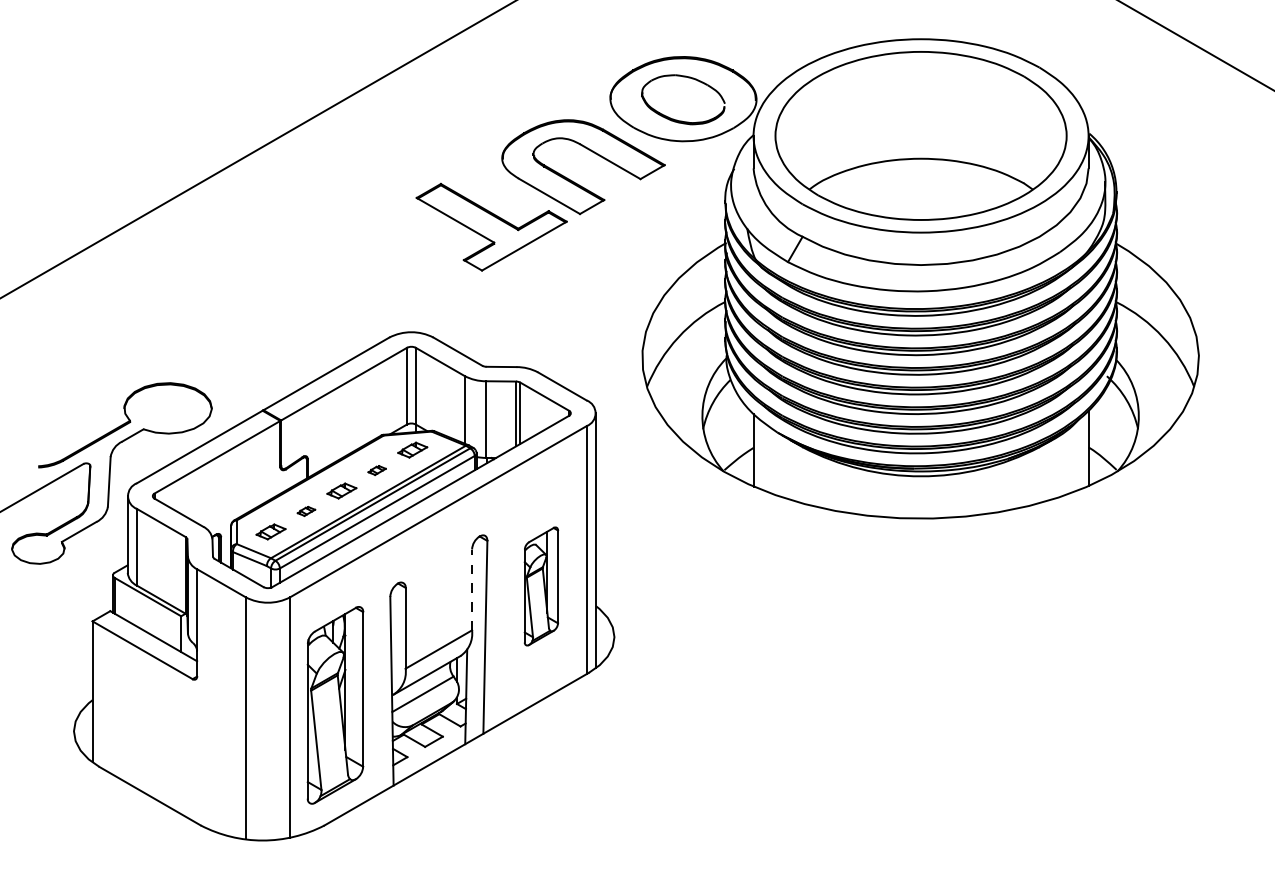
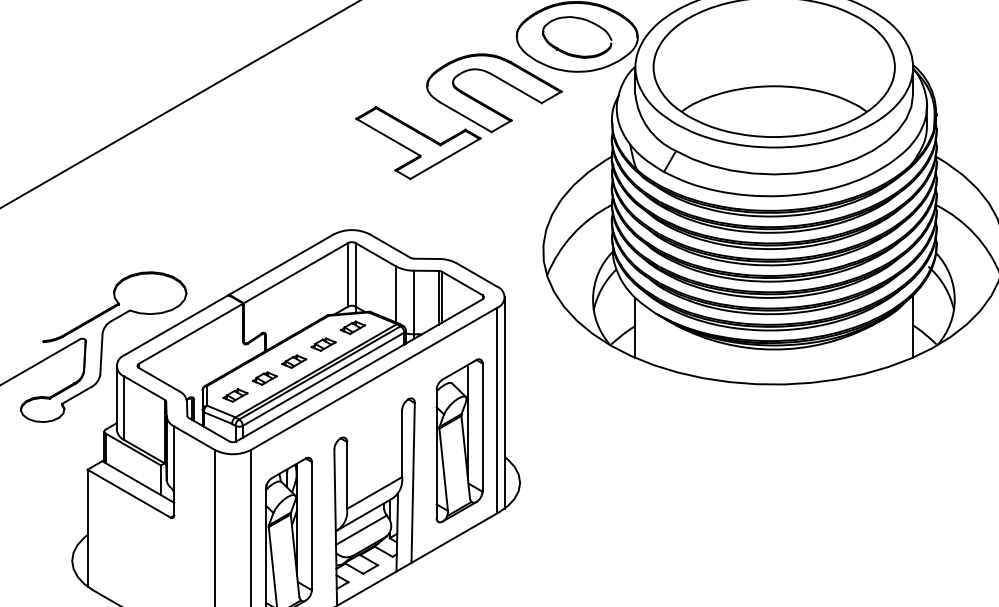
part: (376, 470) -> (322, 344), size x1.67
part: (306, 511) -> (264, 378), size x1.67
part: (541, 586) -> (459, 440), size x1.67
line: (472, 589) -> (402, 443), dashed -> solid

